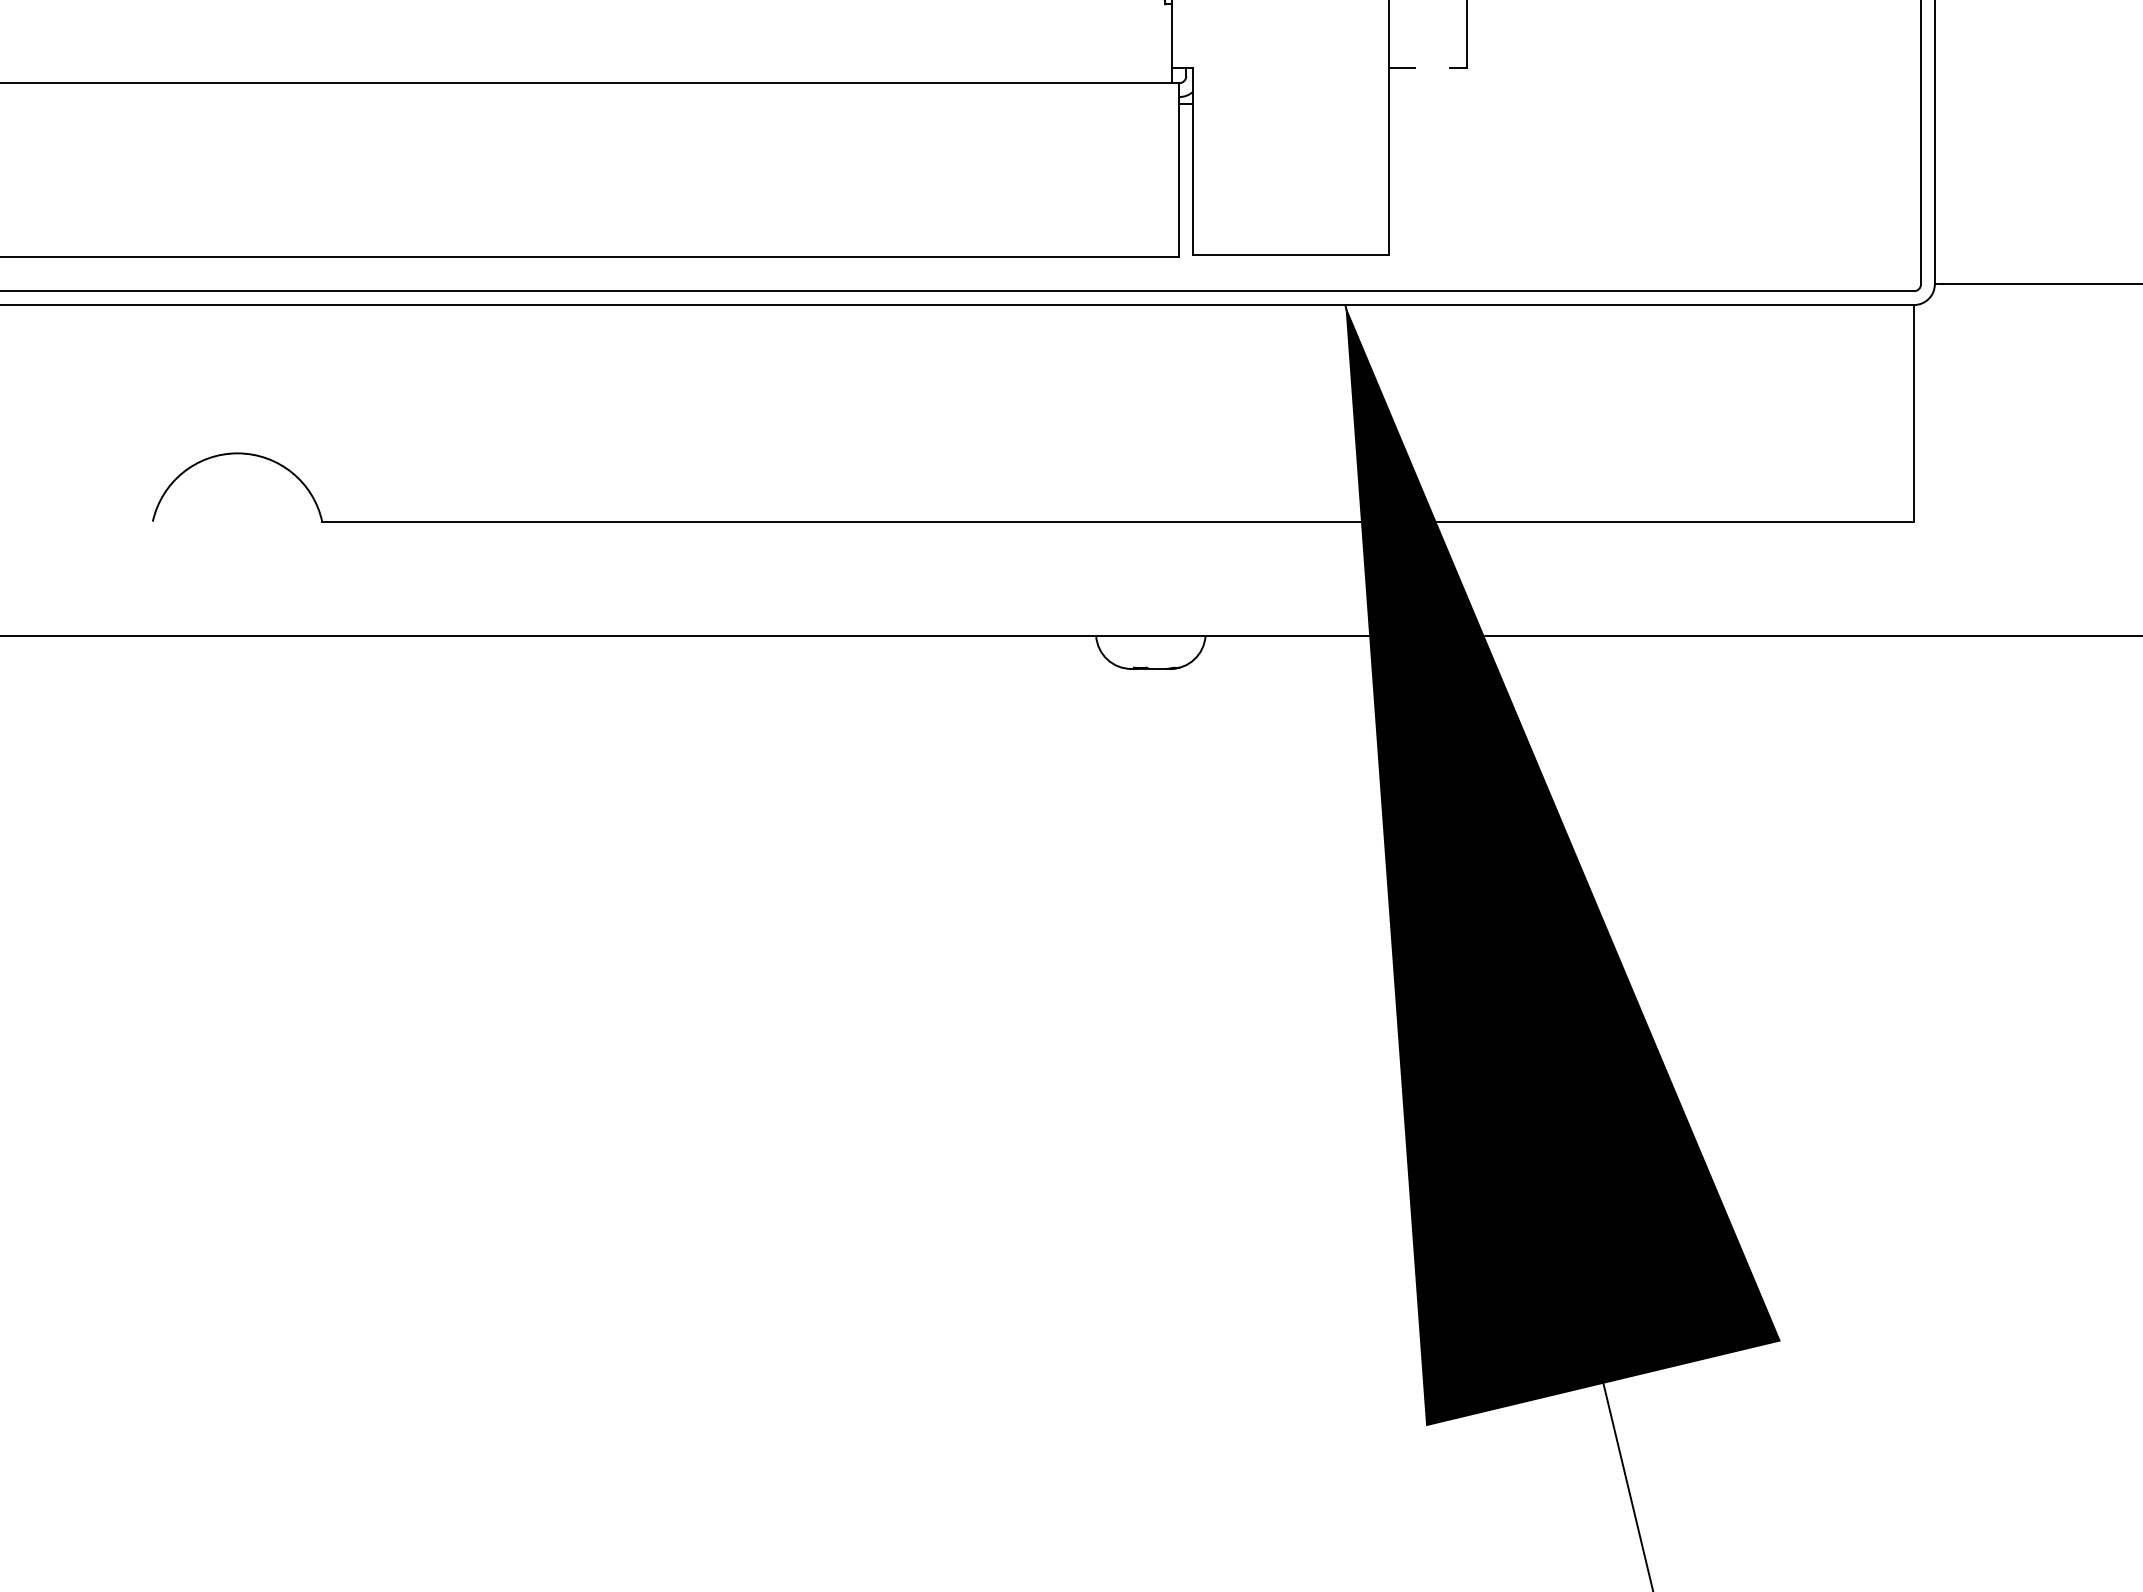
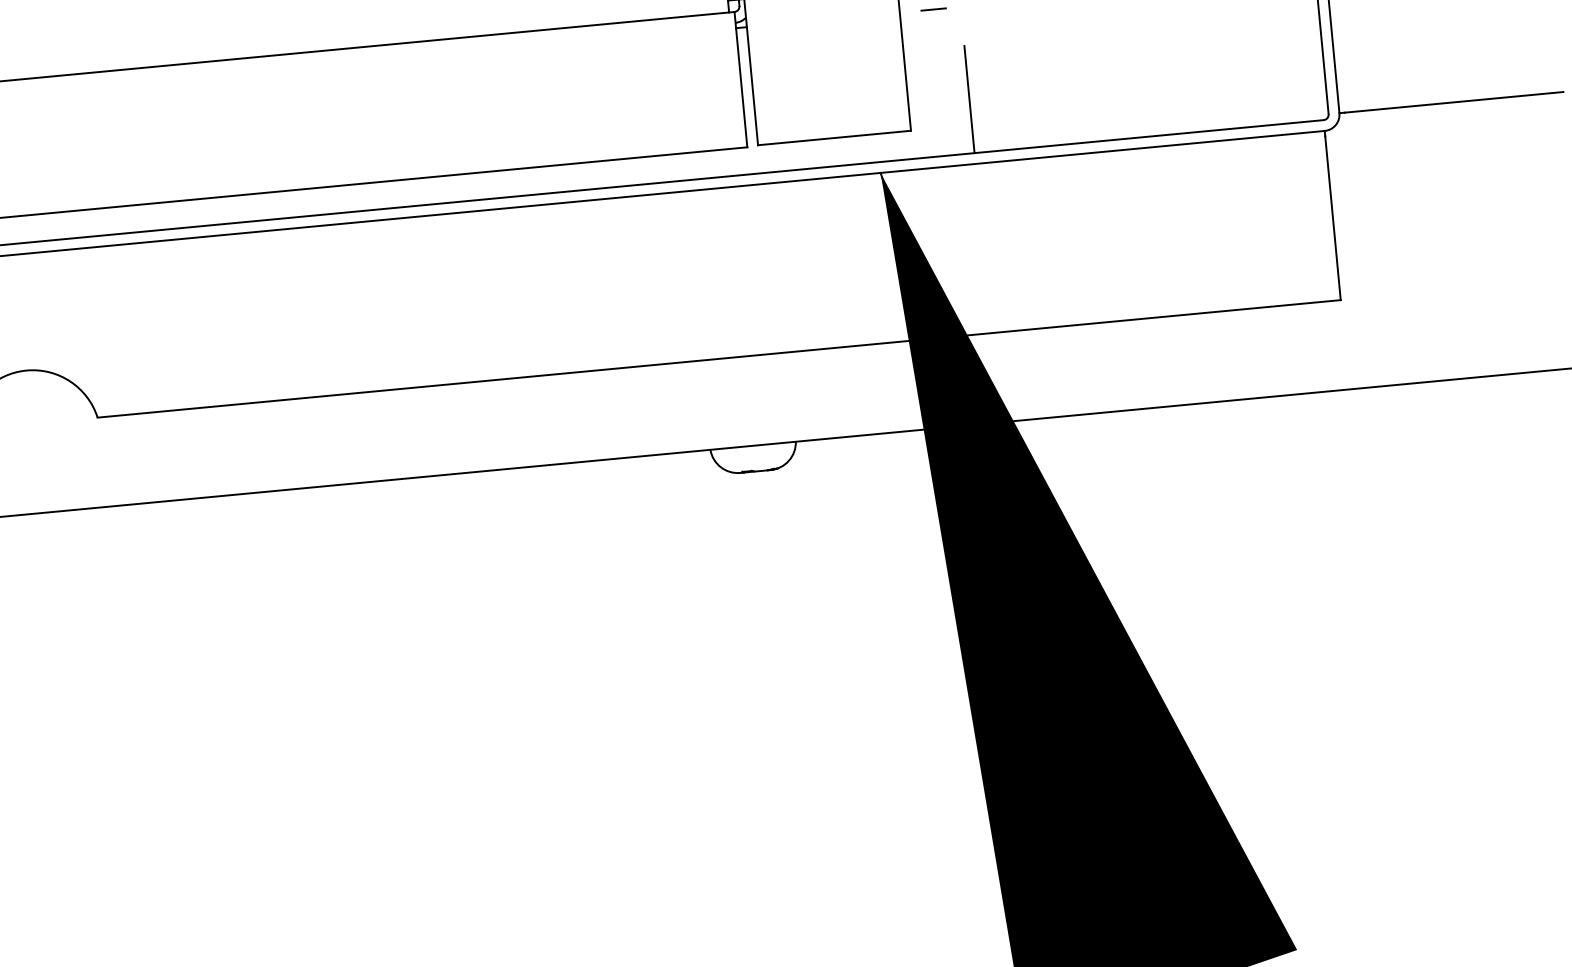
line: (1431, 104) -> (933, 9), added
line: (1466, 222) -> (969, 99), added

